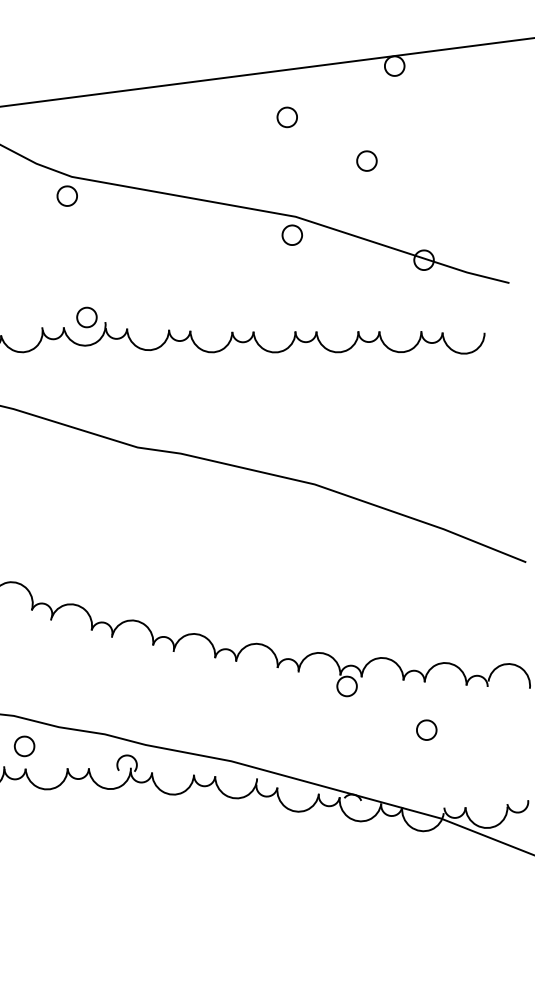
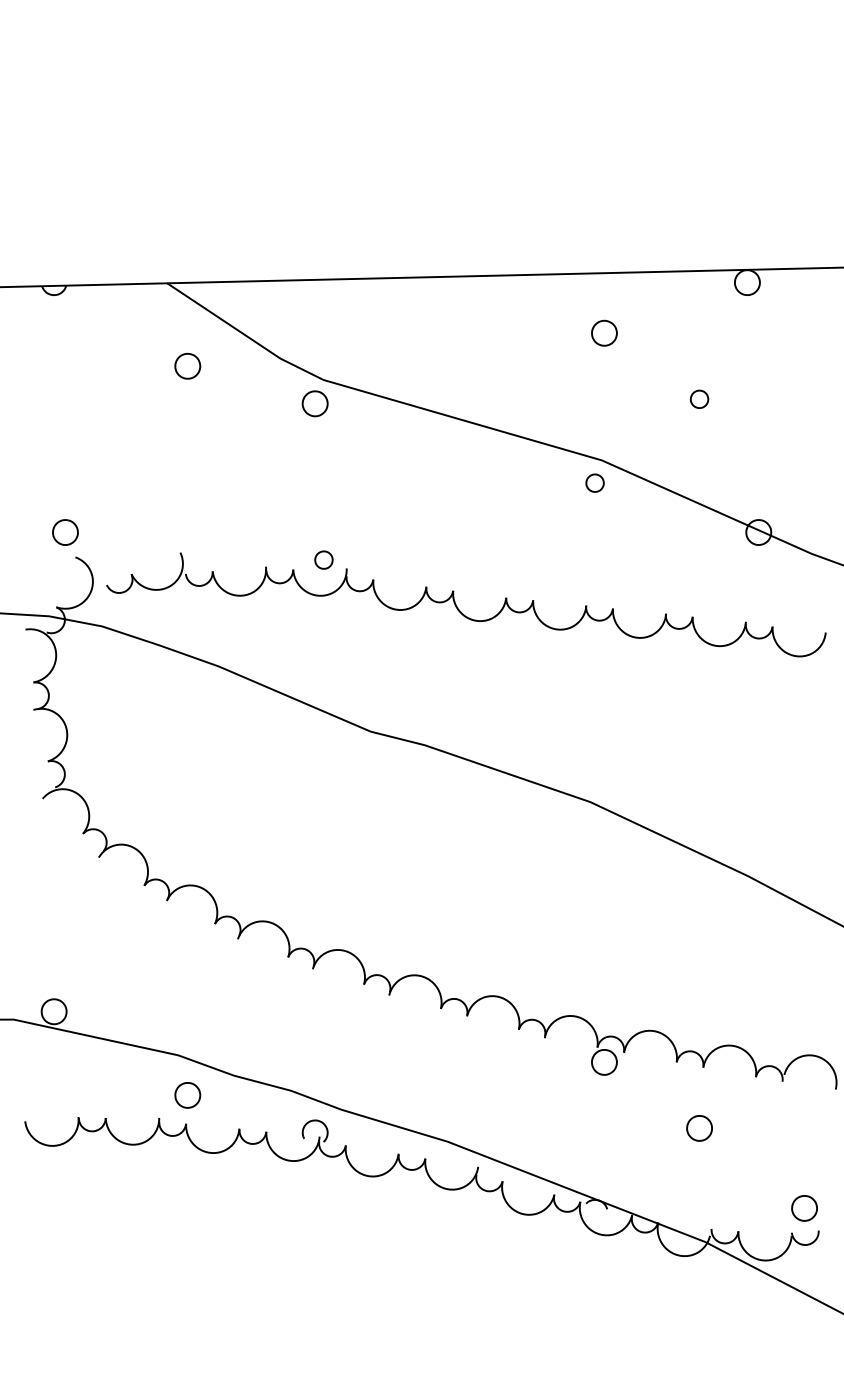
part: (366, 161) -> (699, 399), size x0.7
part: (291, 234) -> (594, 482), size x0.7
part: (86, 317) -> (323, 559), size x0.7
part: (515, 784) -> (804, 1208), added

